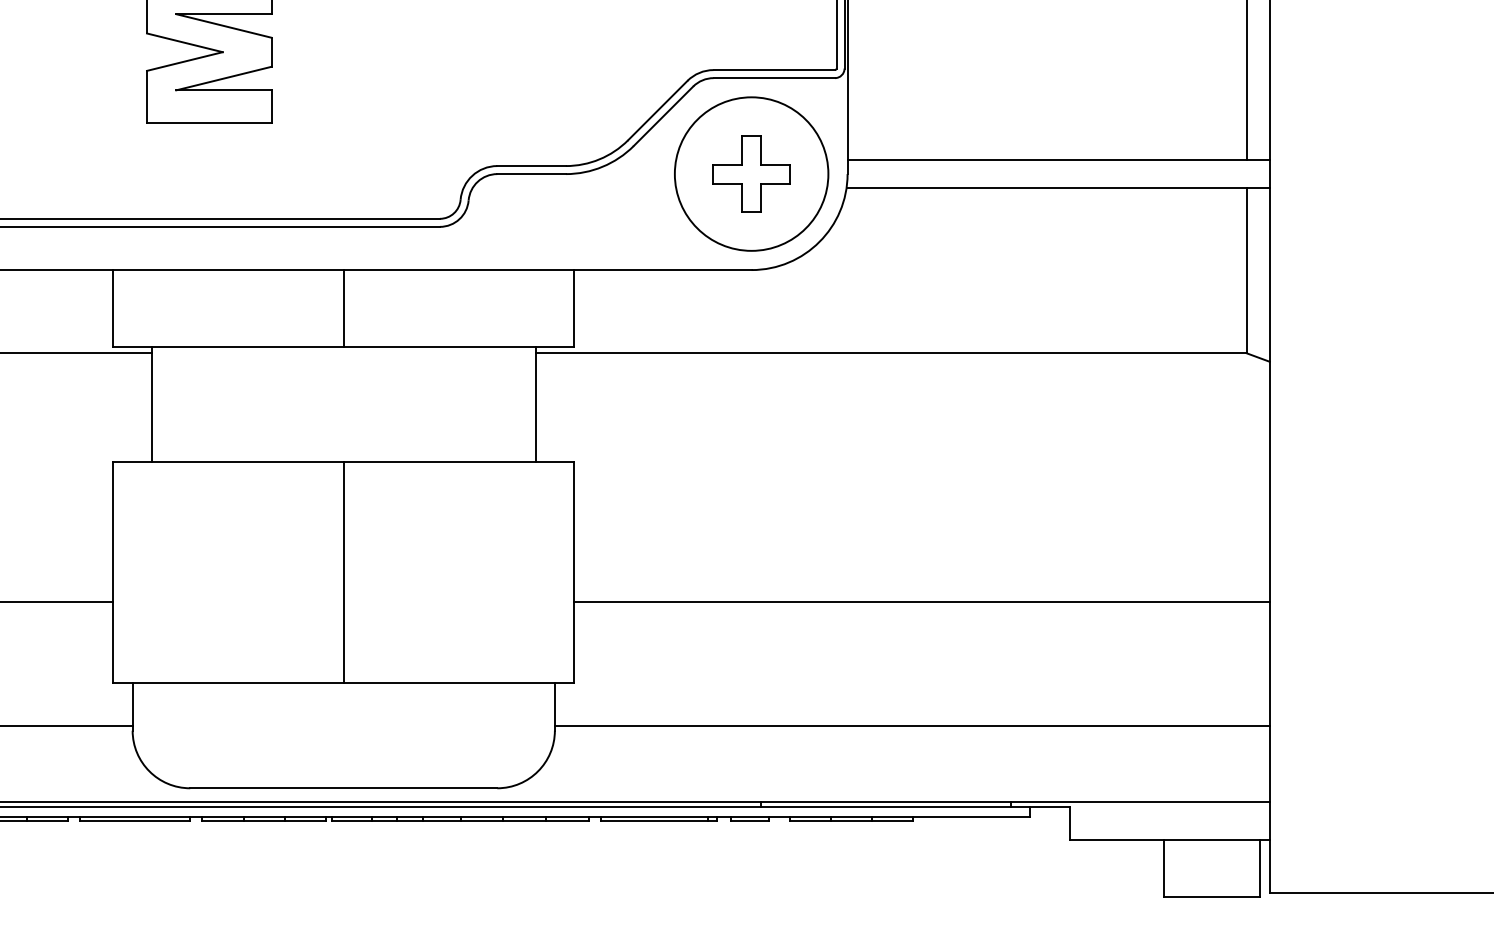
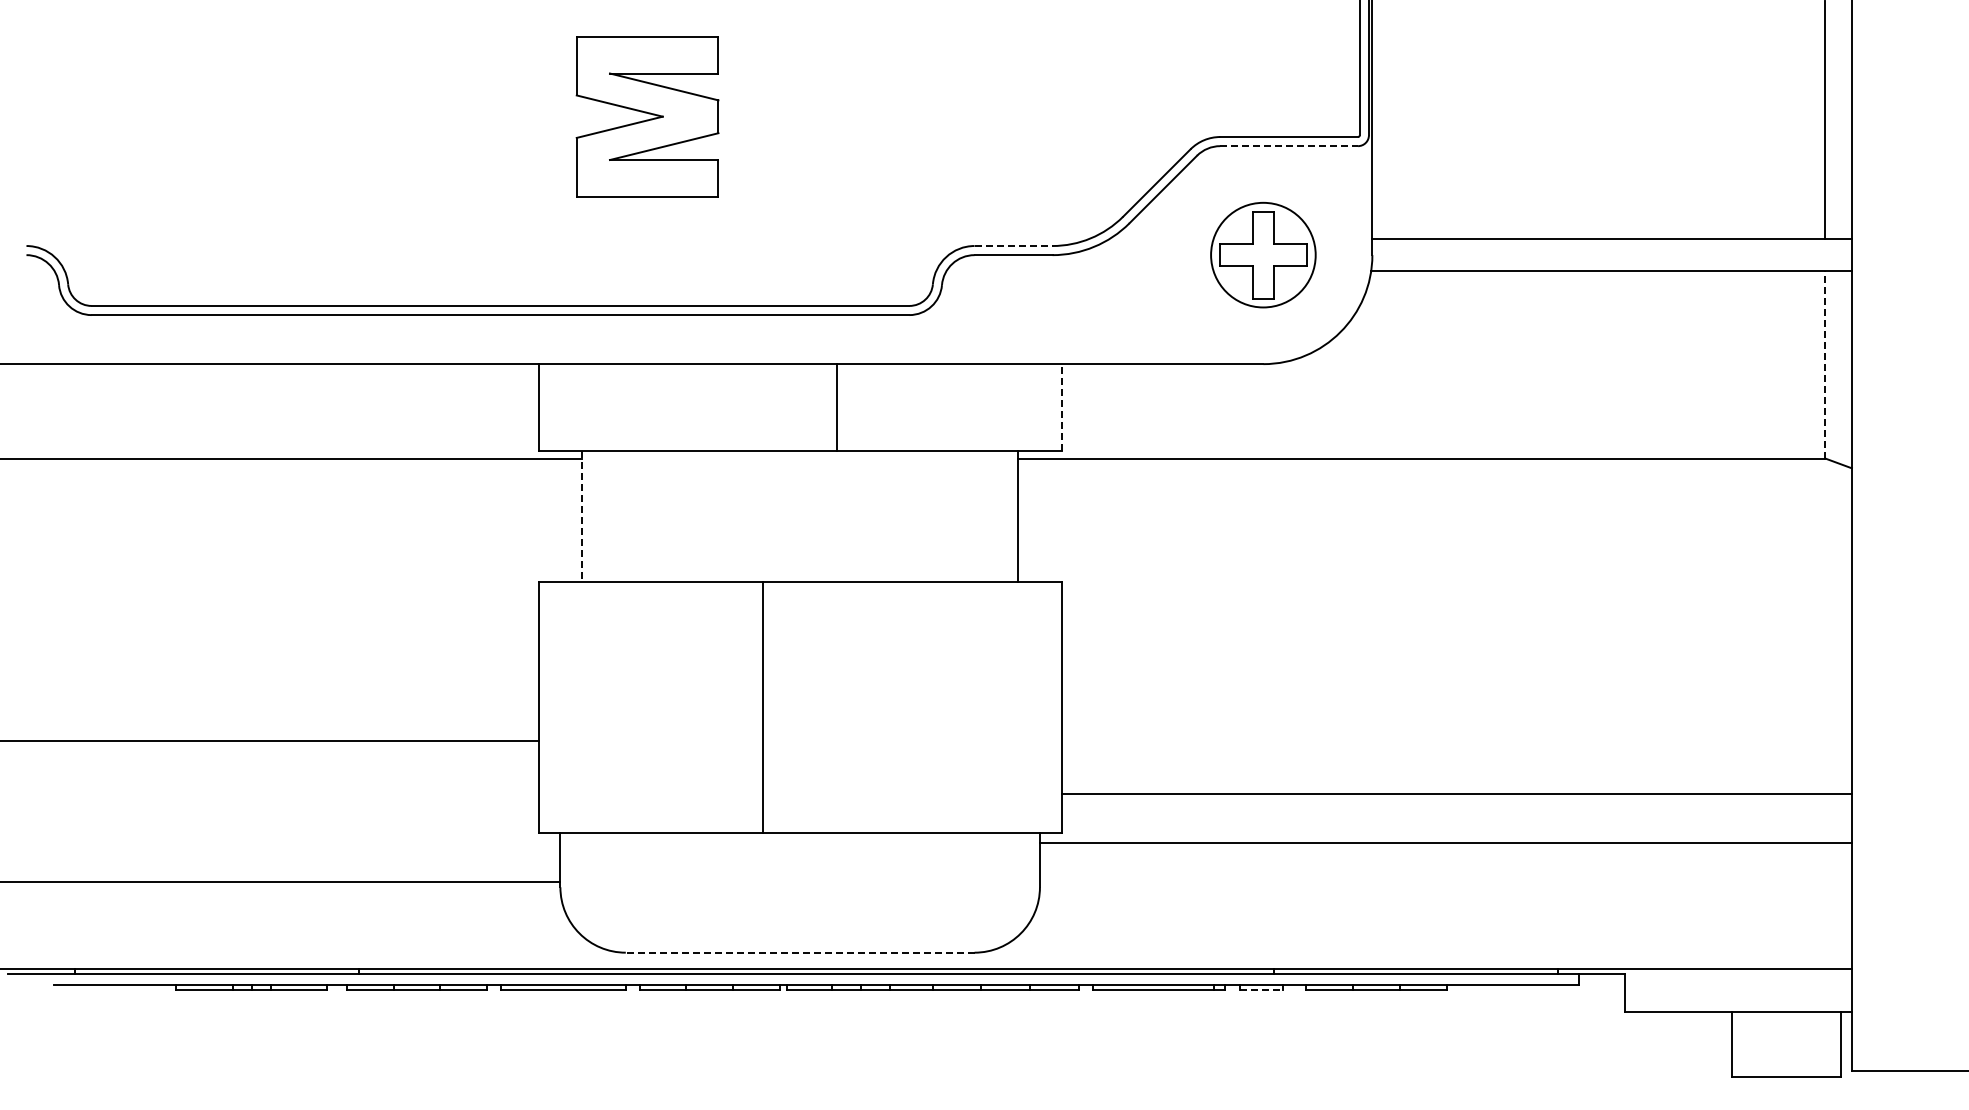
line: (774, 78) -> (1289, 146), solid -> dashed
line: (531, 166) -> (1013, 246), solid -> dashed
circle: (751, 173) -> (1263, 254), size x0.6
line: (1246, 271) -> (1825, 365), solid -> dashed
line: (344, 308) -> (837, 407), moved
line: (573, 308) -> (1061, 407), solid -> dashed
line: (152, 405) -> (582, 517), solid -> dashed
line: (344, 572) -> (763, 707), moved
line: (921, 602) -> (1456, 794), moved
line: (911, 725) -> (1445, 842), moved
line: (343, 788) -> (799, 952), solid -> dashed
line: (750, 820) -> (1262, 989), solid -> dashed

